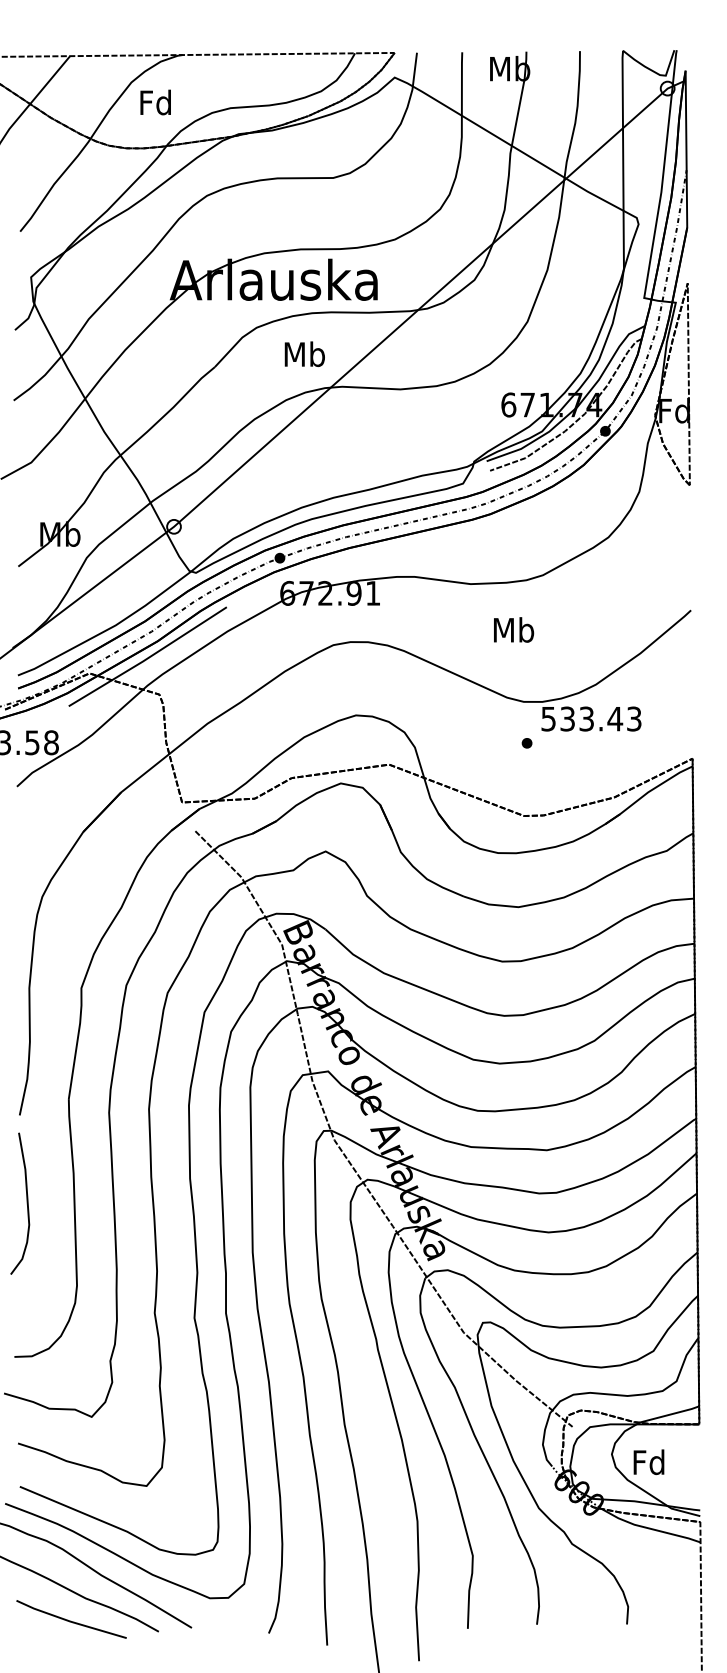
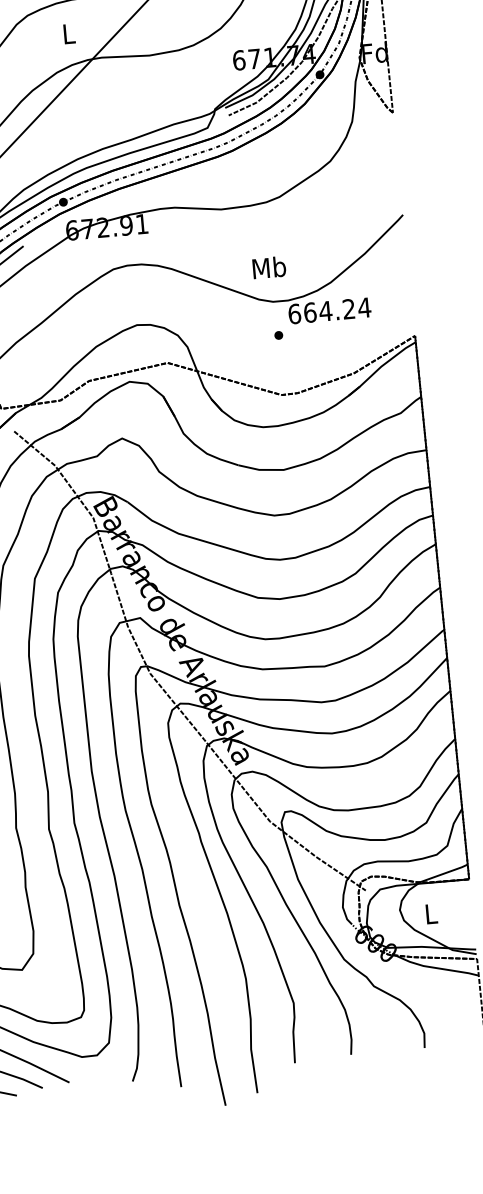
text: (304, 354) -> (68, 34), Mb -> L
text: (514, 629) -> (269, 267), moved
text: (591, 718) -> (329, 310), 533.43 -> 664.24
text: (648, 1462) -> (430, 914), Fd -> L

